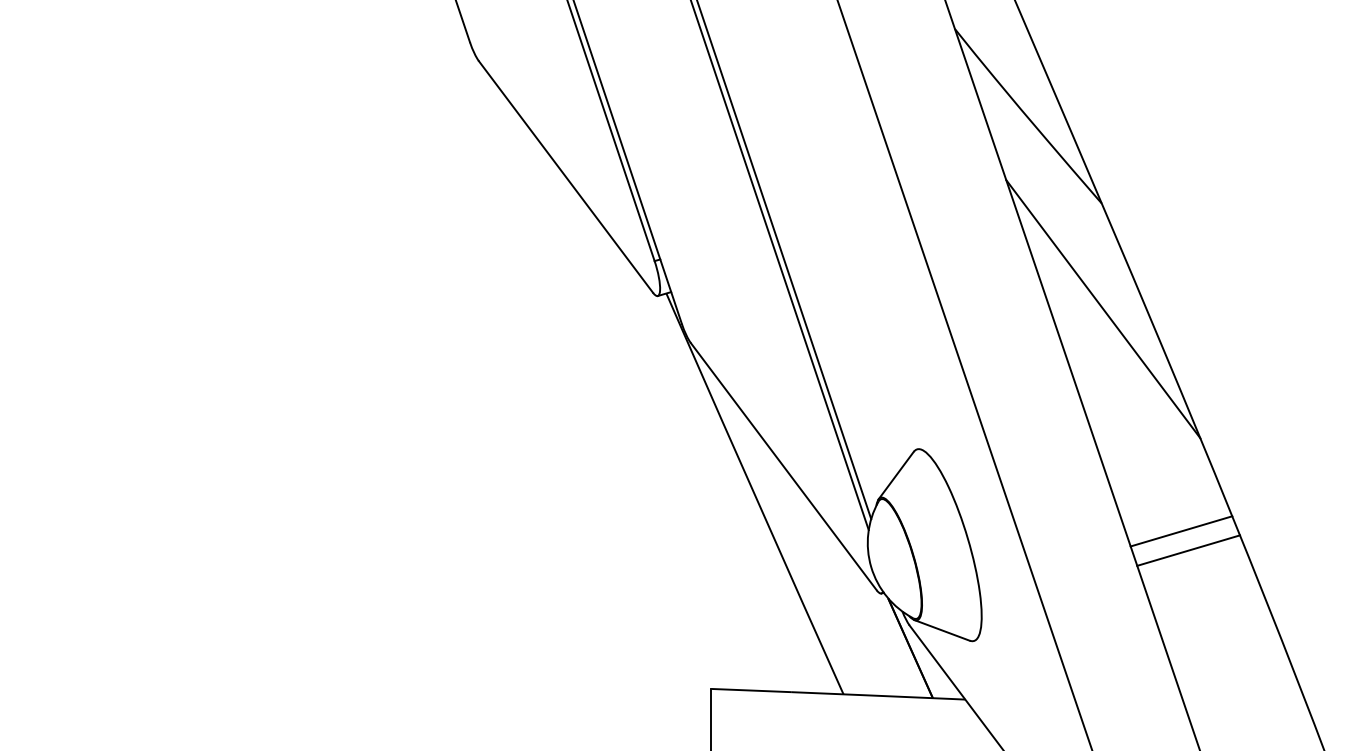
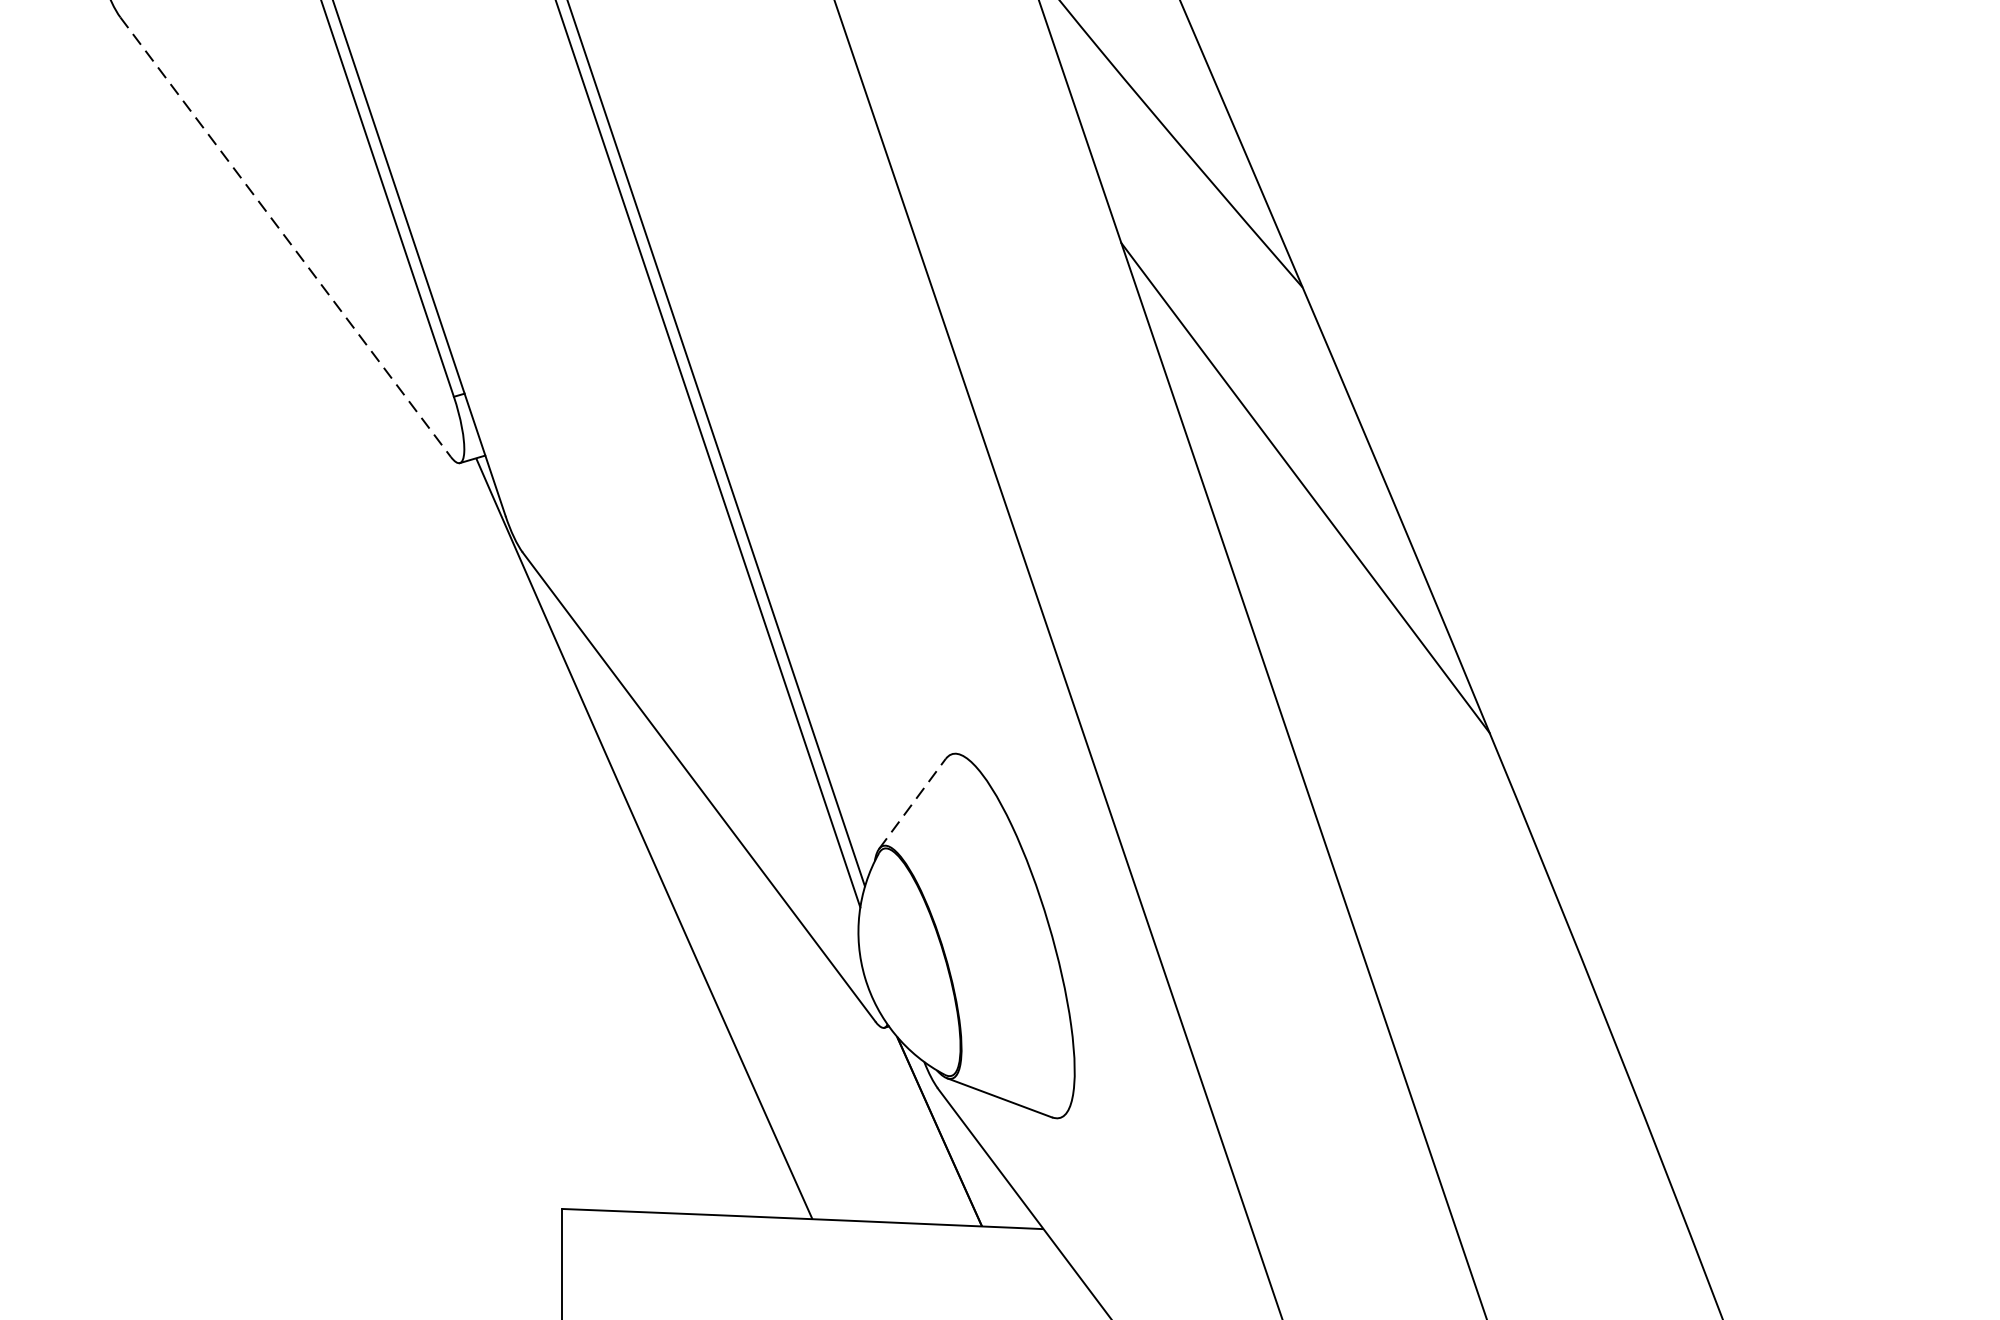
line: (565, 176) -> (284, 236), solid -> dashed
line: (896, 475) -> (912, 803), solid -> dashed
line: (1181, 531) -> (1453, 910), removed
line: (1188, 550) -> (1467, 946), removed

